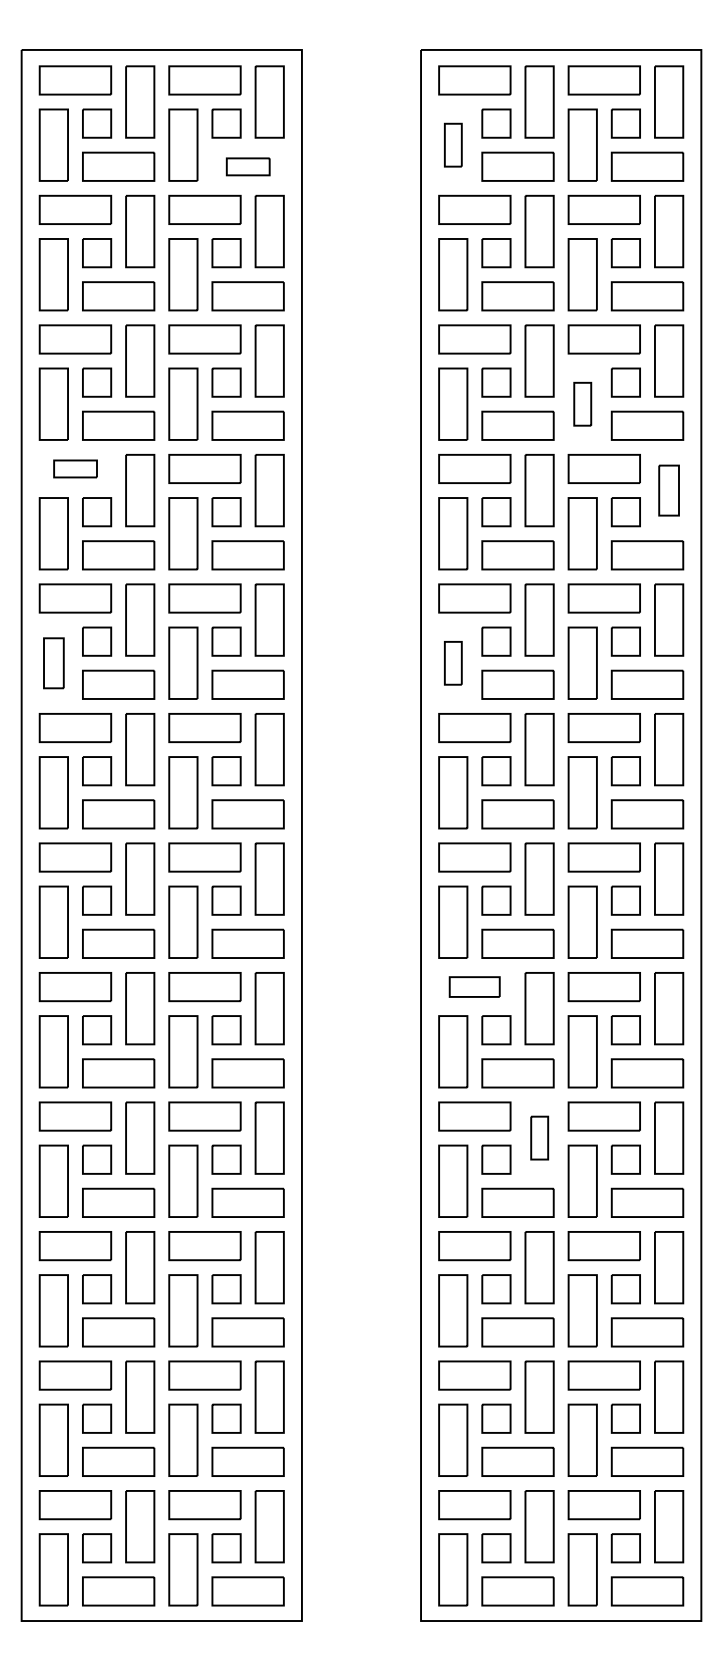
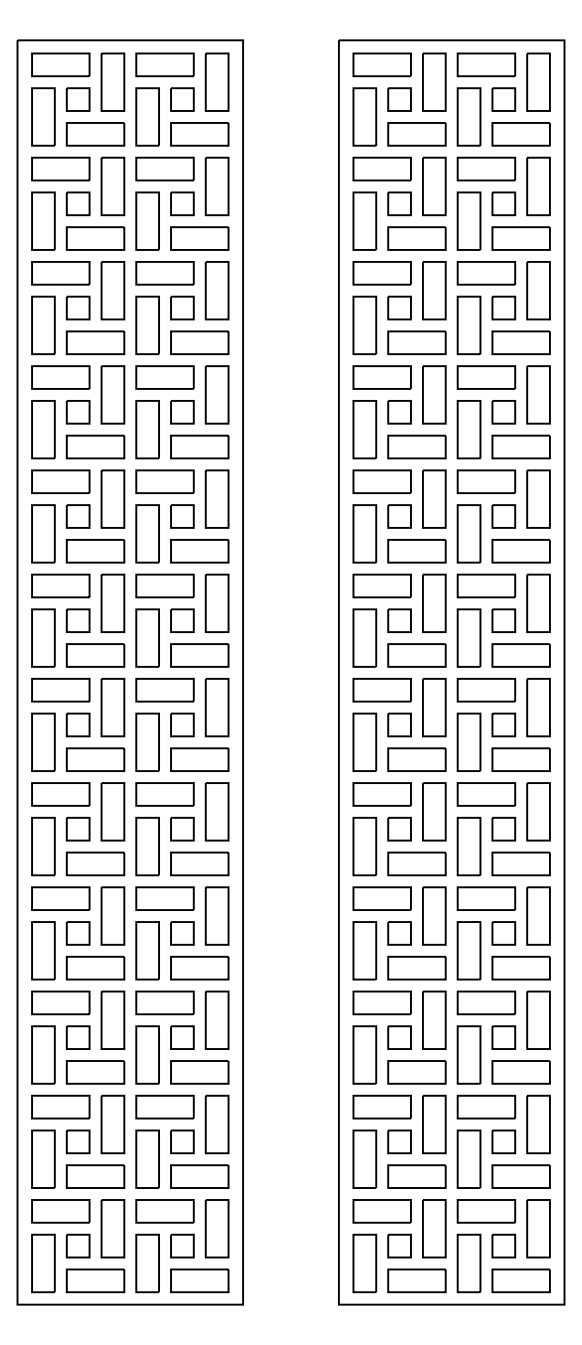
part: (452, 144) -> (364, 116), size x1.67
part: (247, 166) -> (199, 134), size x1.67
part: (582, 404) -> (468, 325), size x1.67
part: (75, 468) -> (60, 377), size x1.67
part: (669, 490) -> (538, 394), size x1.43
part: (53, 662) -> (43, 533), size x1.43
part: (452, 662) -> (364, 533), size x1.67
part: (473, 987) -> (381, 794), size x1.43
part: (539, 1137) -> (434, 915), size x1.67

